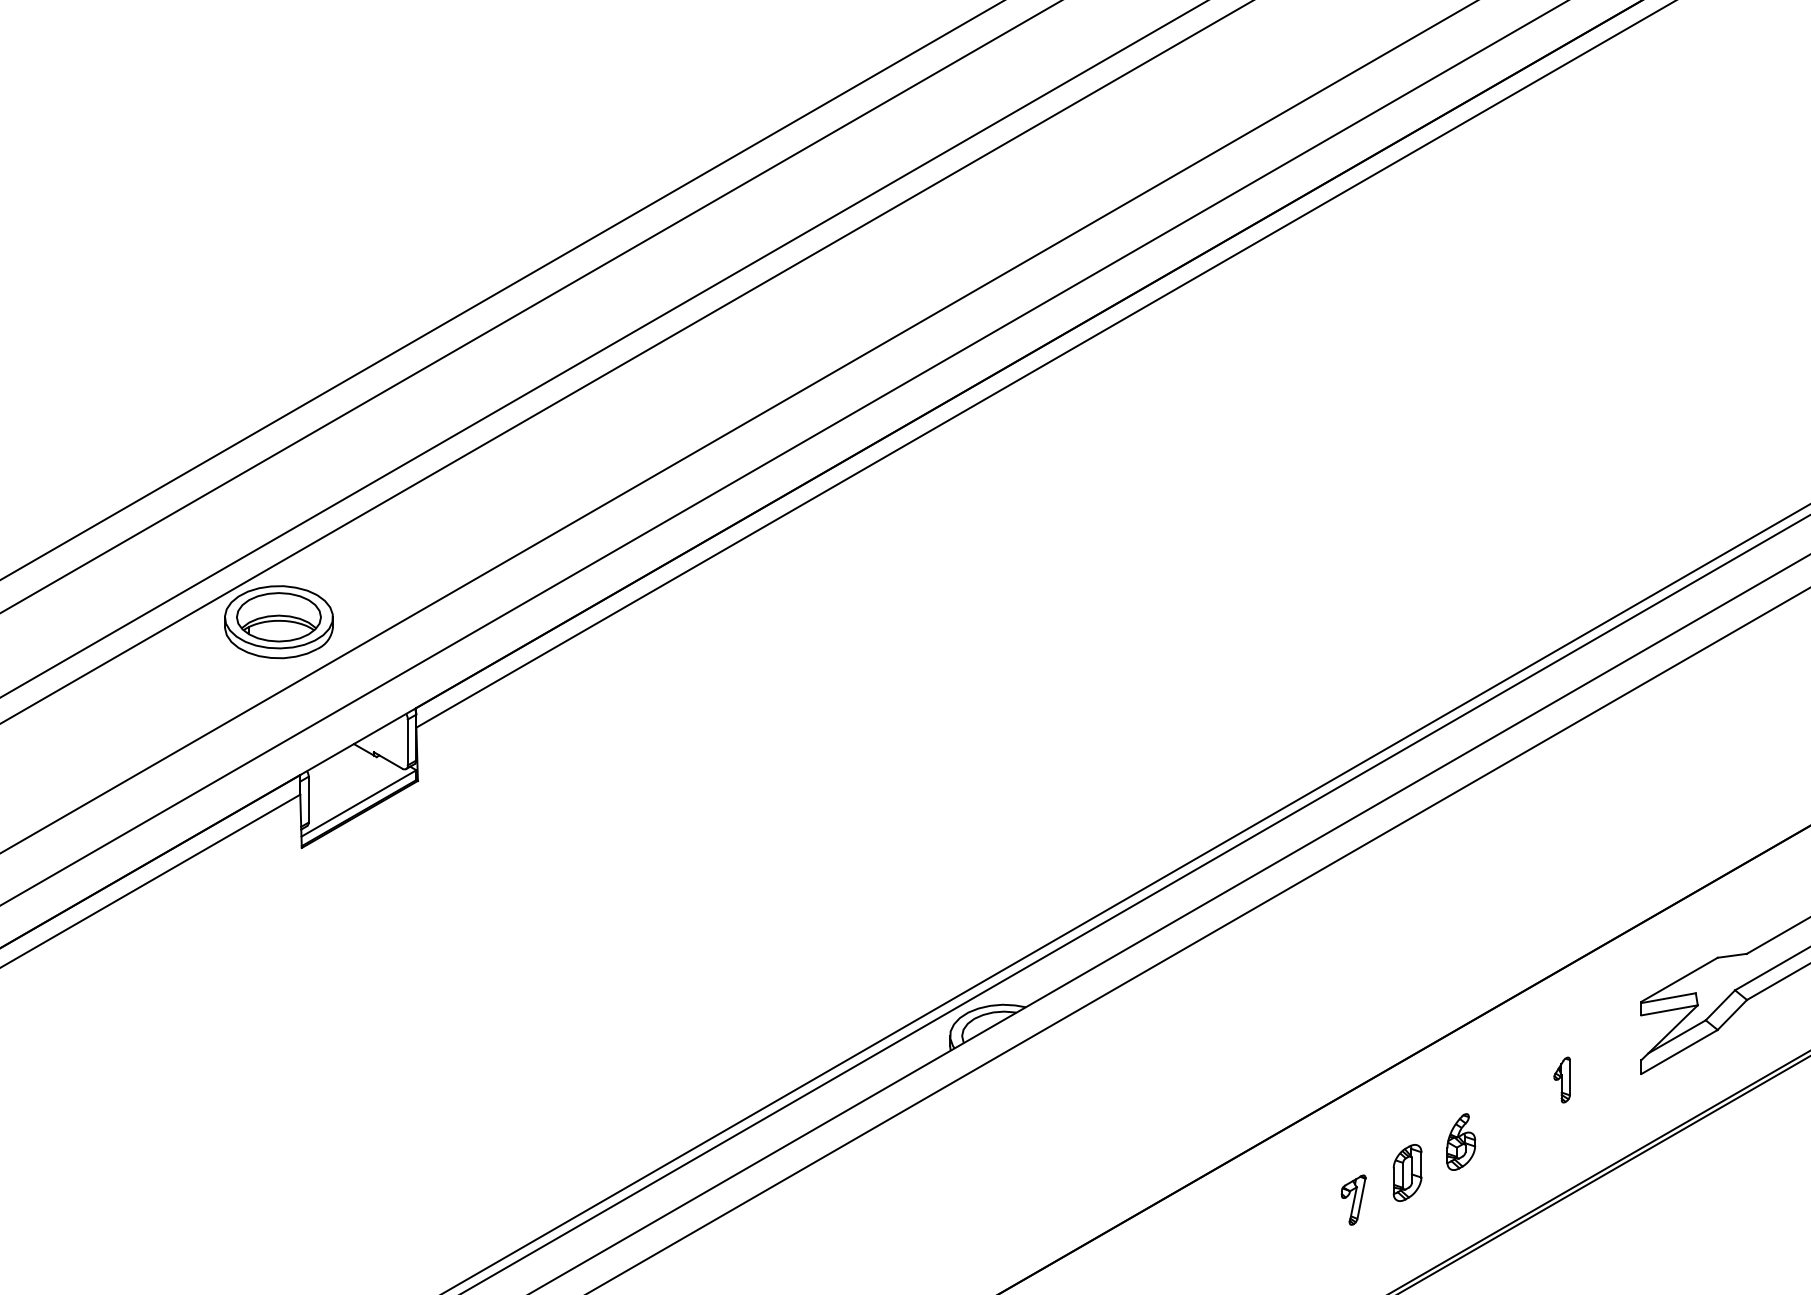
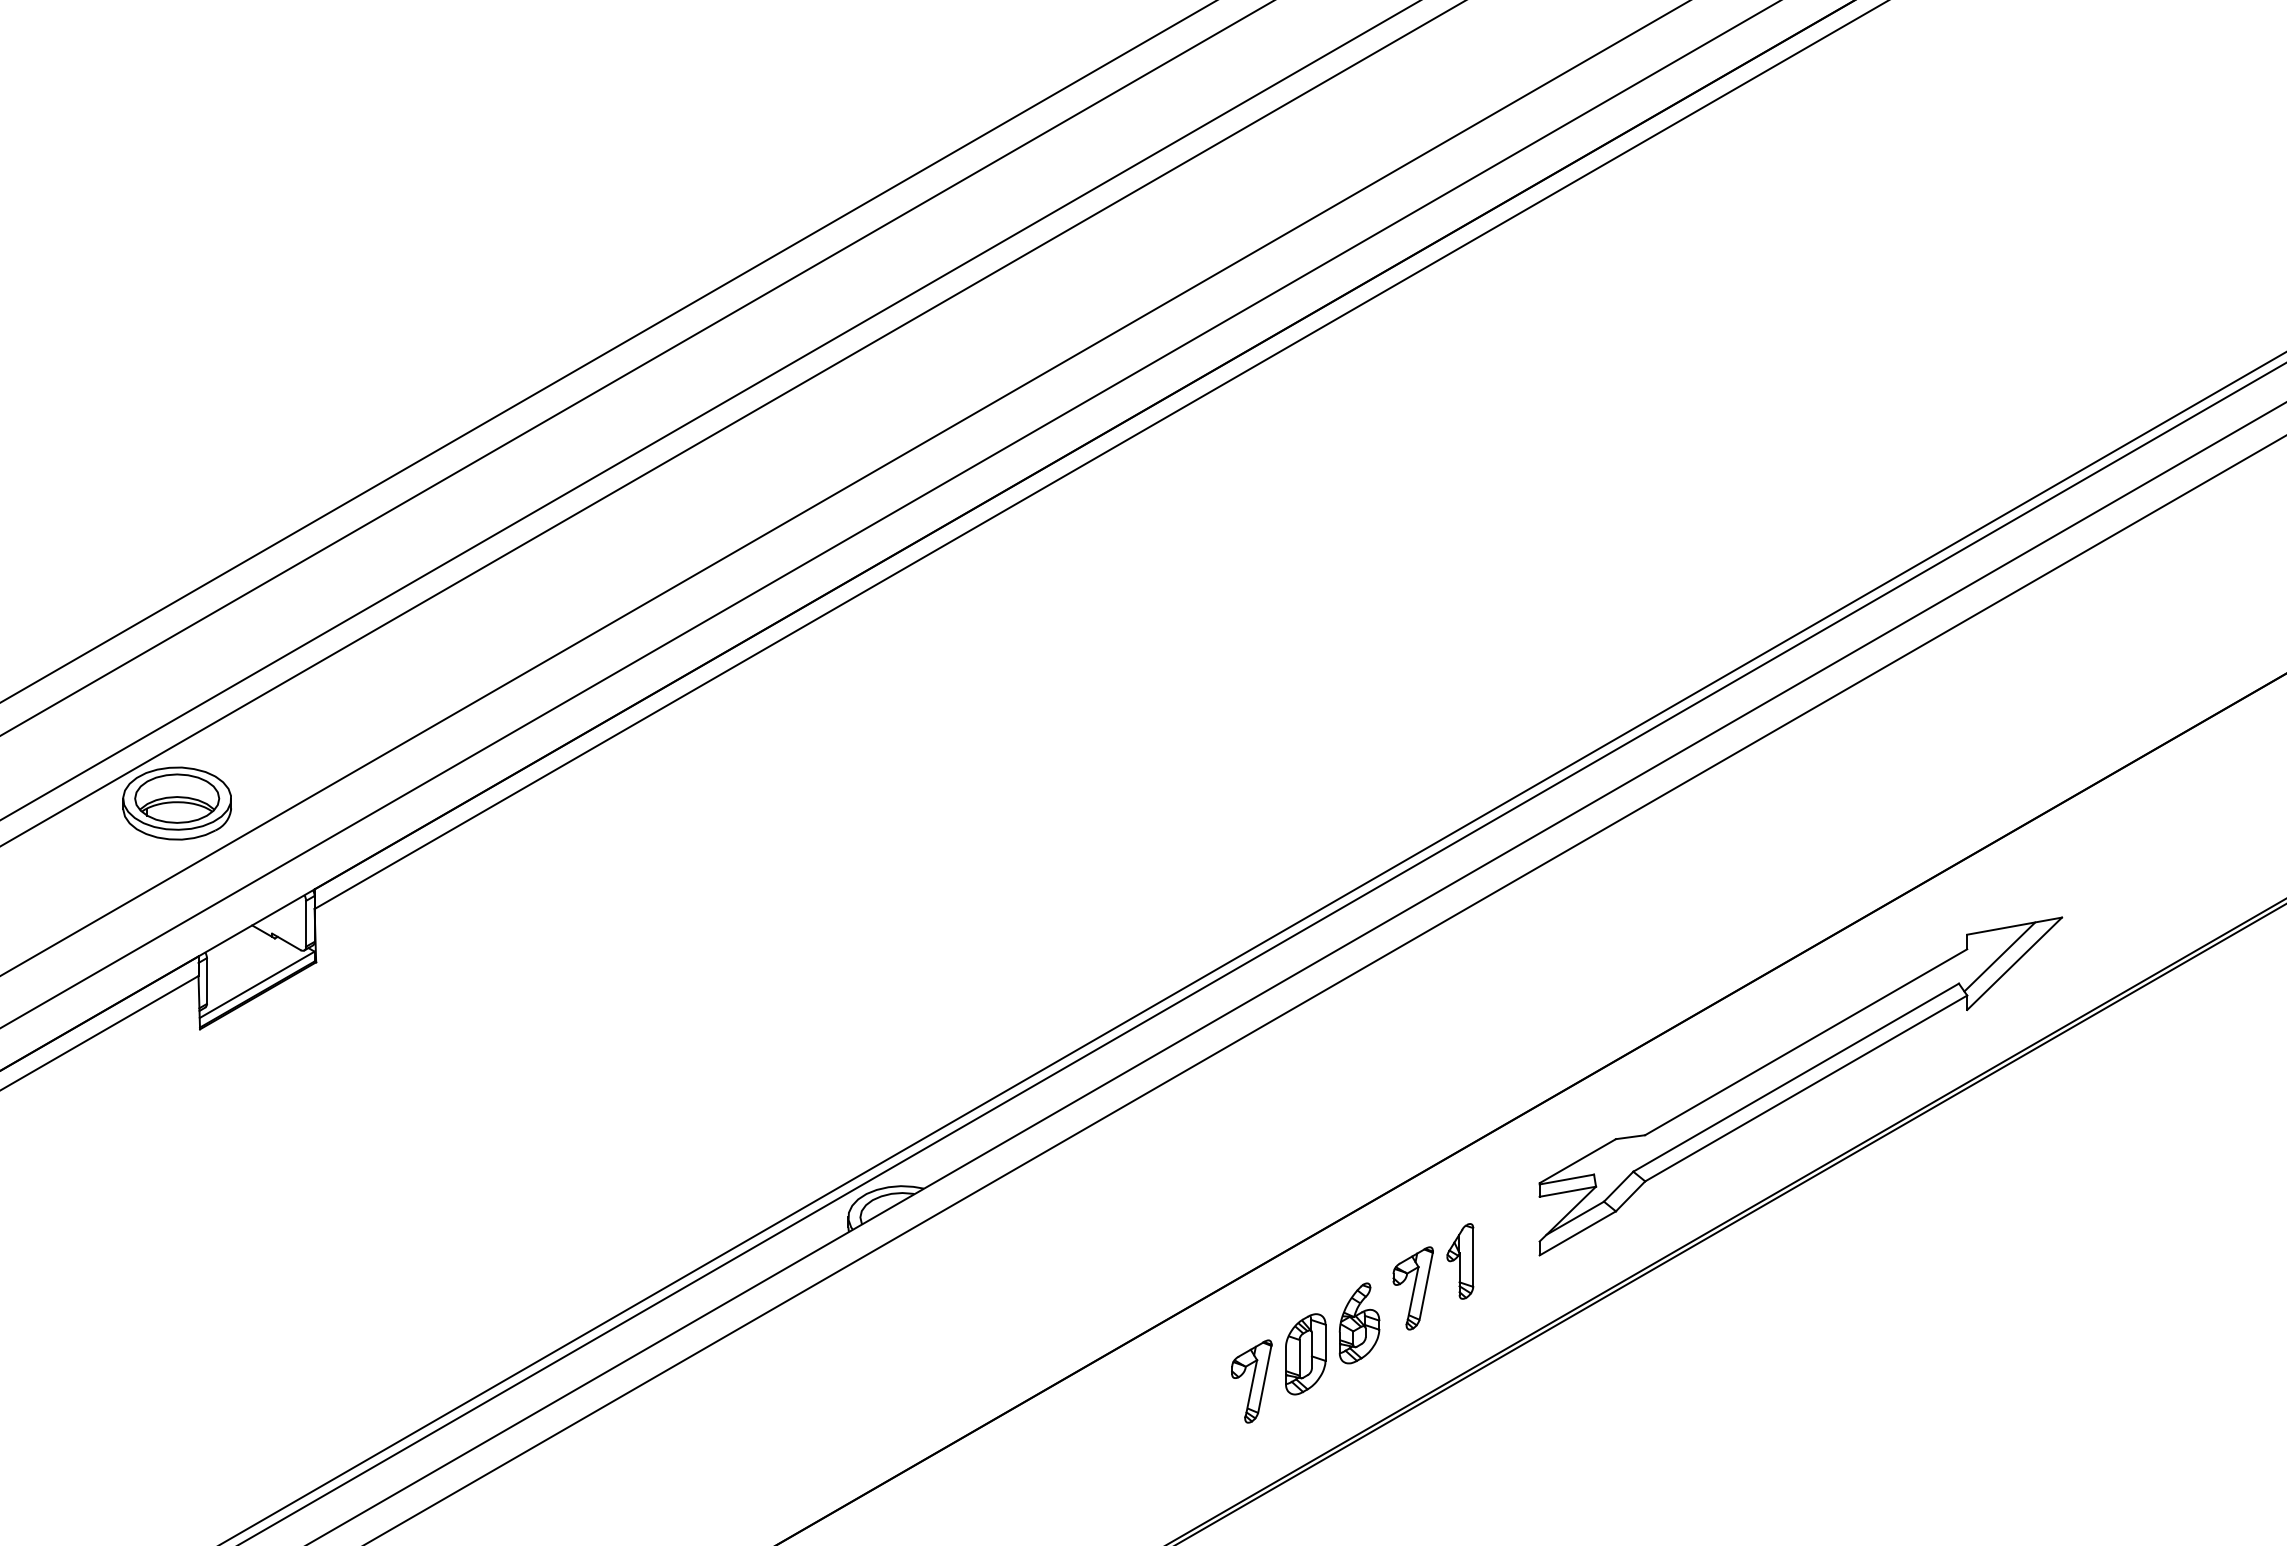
part: (1562, 1080) -> (1460, 1261), size x1.67
part: (1514, 1107) -> (1412, 1288), added
part: (1461, 1142) -> (1359, 1323), size x1.43
part: (1407, 1173) -> (1305, 1354), size x1.43
part: (1353, 1200) -> (1251, 1381), size x1.67

